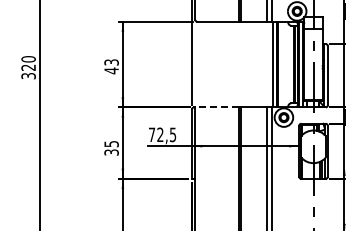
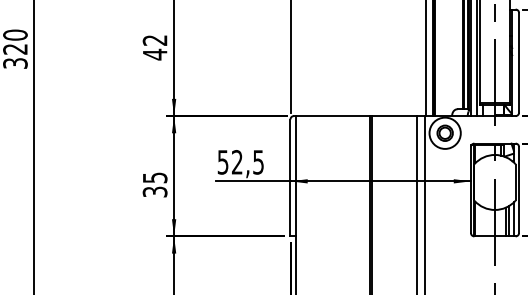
text: (111, 62) -> (154, 40), 43 -> 42
line: (216, 107) -> (331, 116), dashed -> solid
text: (151, 134) -> (222, 161), 72,5 -> 52,5

